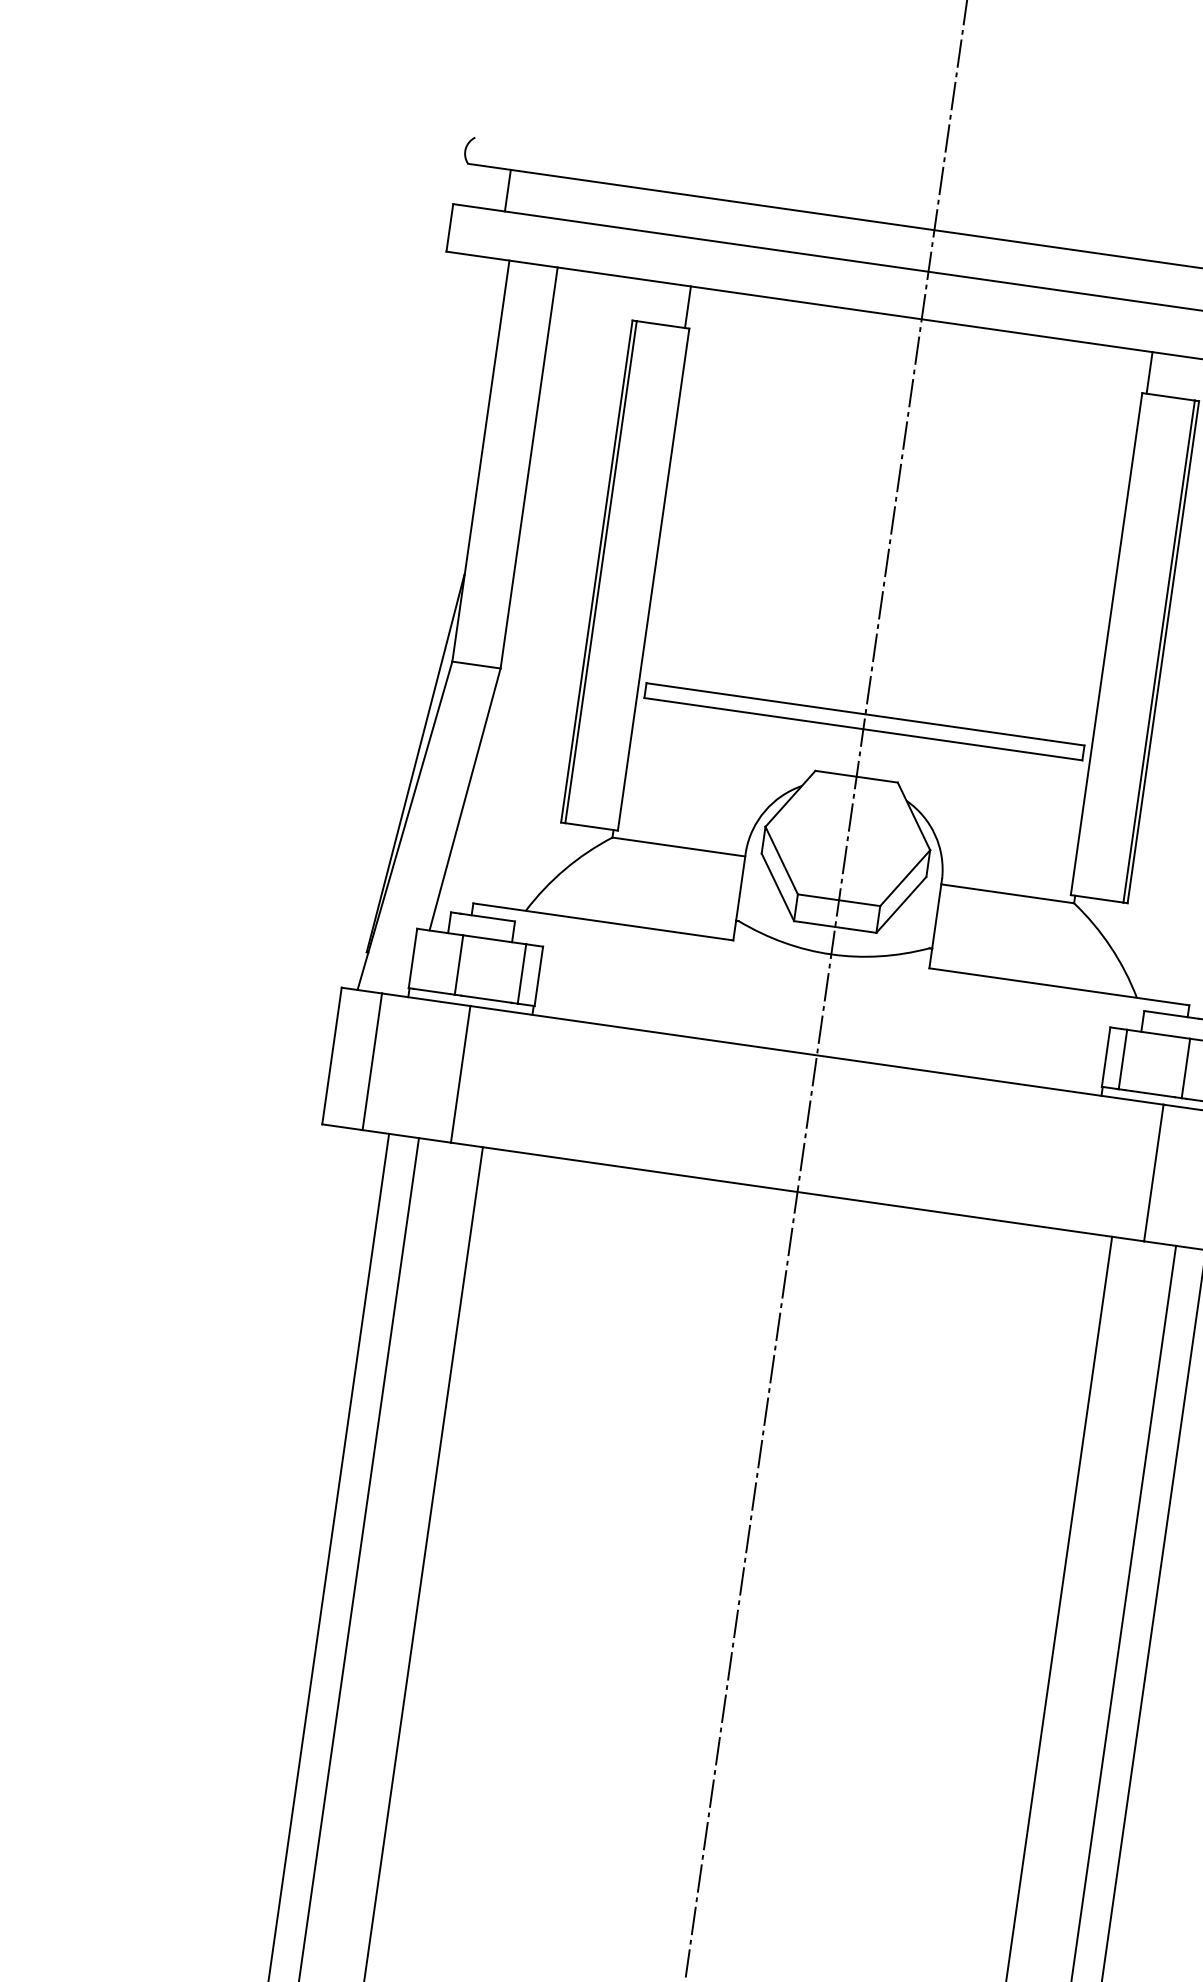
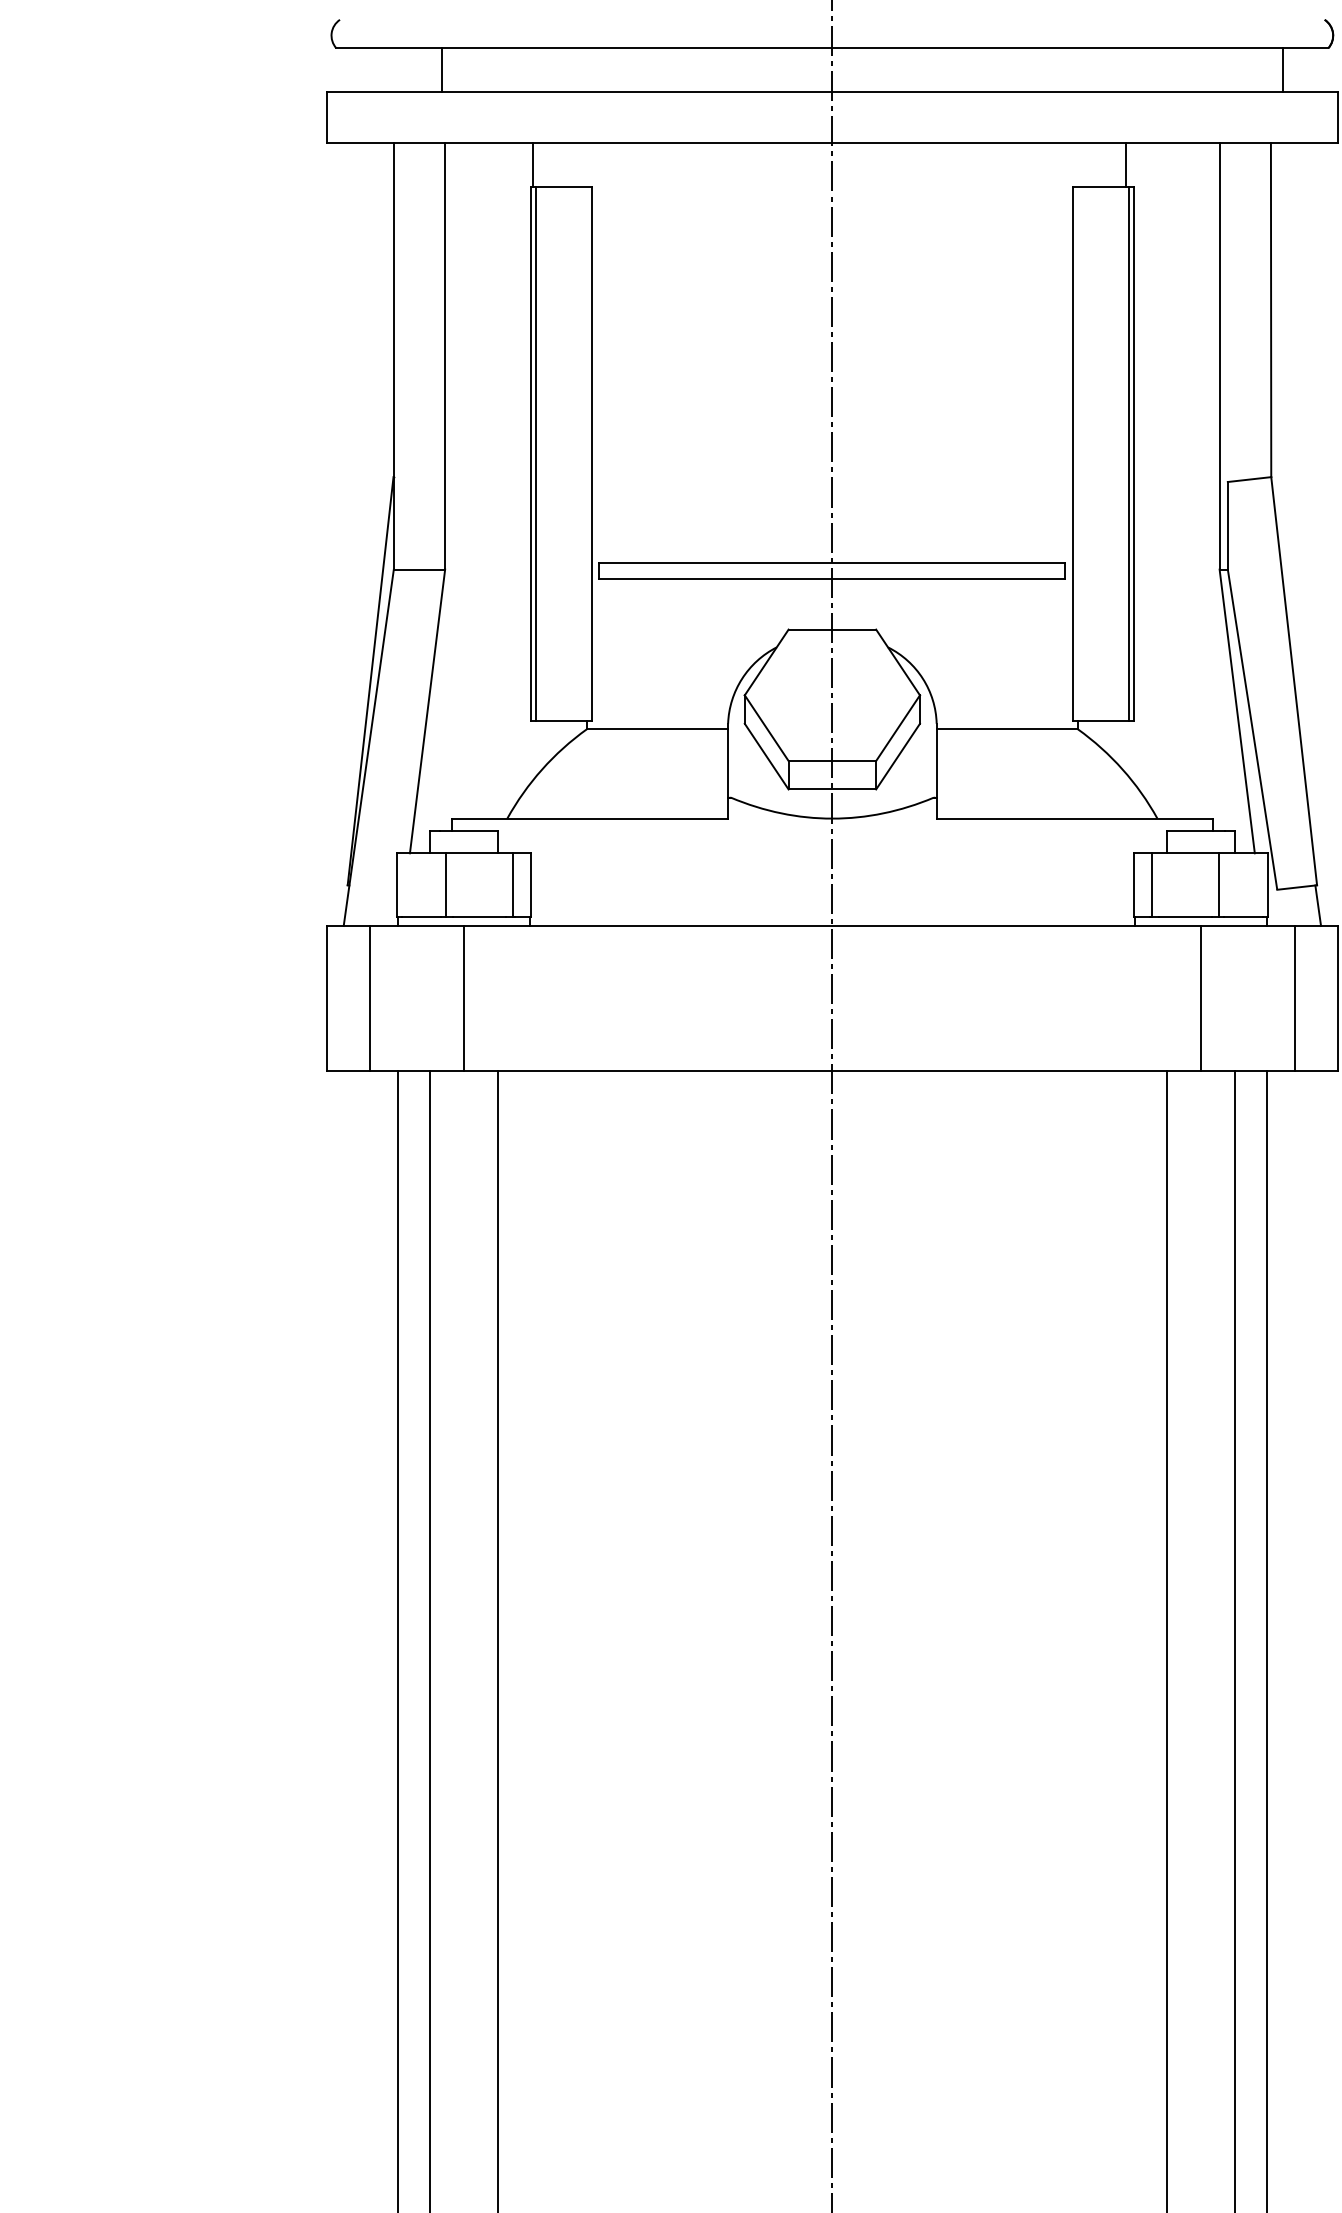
line: (507, 190) -> (441, 70), moved
line: (687, 307) -> (532, 165), moved
line: (1149, 373) -> (1125, 165), moved

